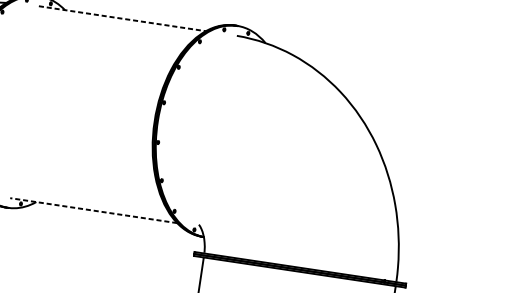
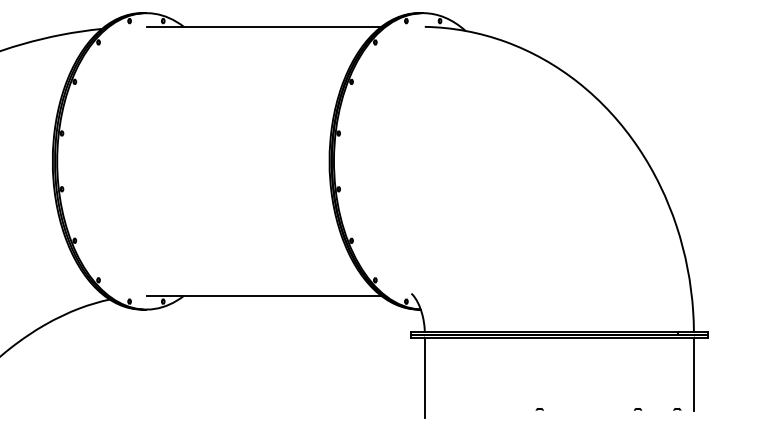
line: (122, 18) -> (264, 26), dashed -> solid
line: (93, 210) -> (263, 295), dashed -> solid

